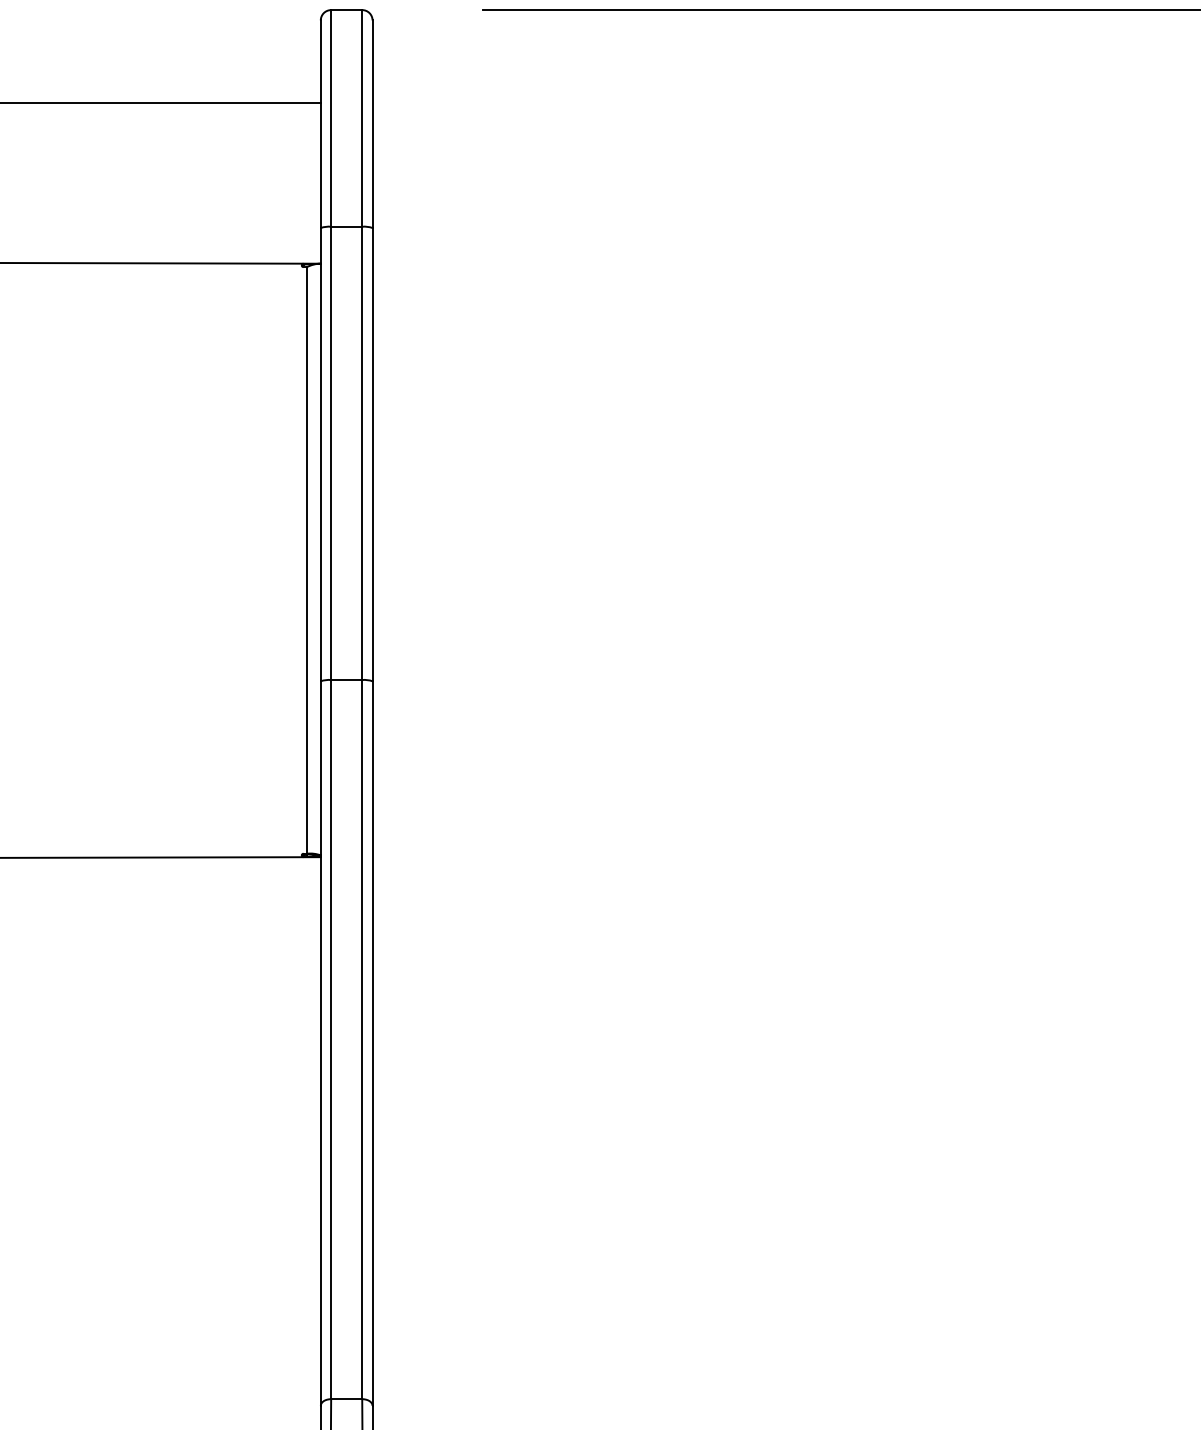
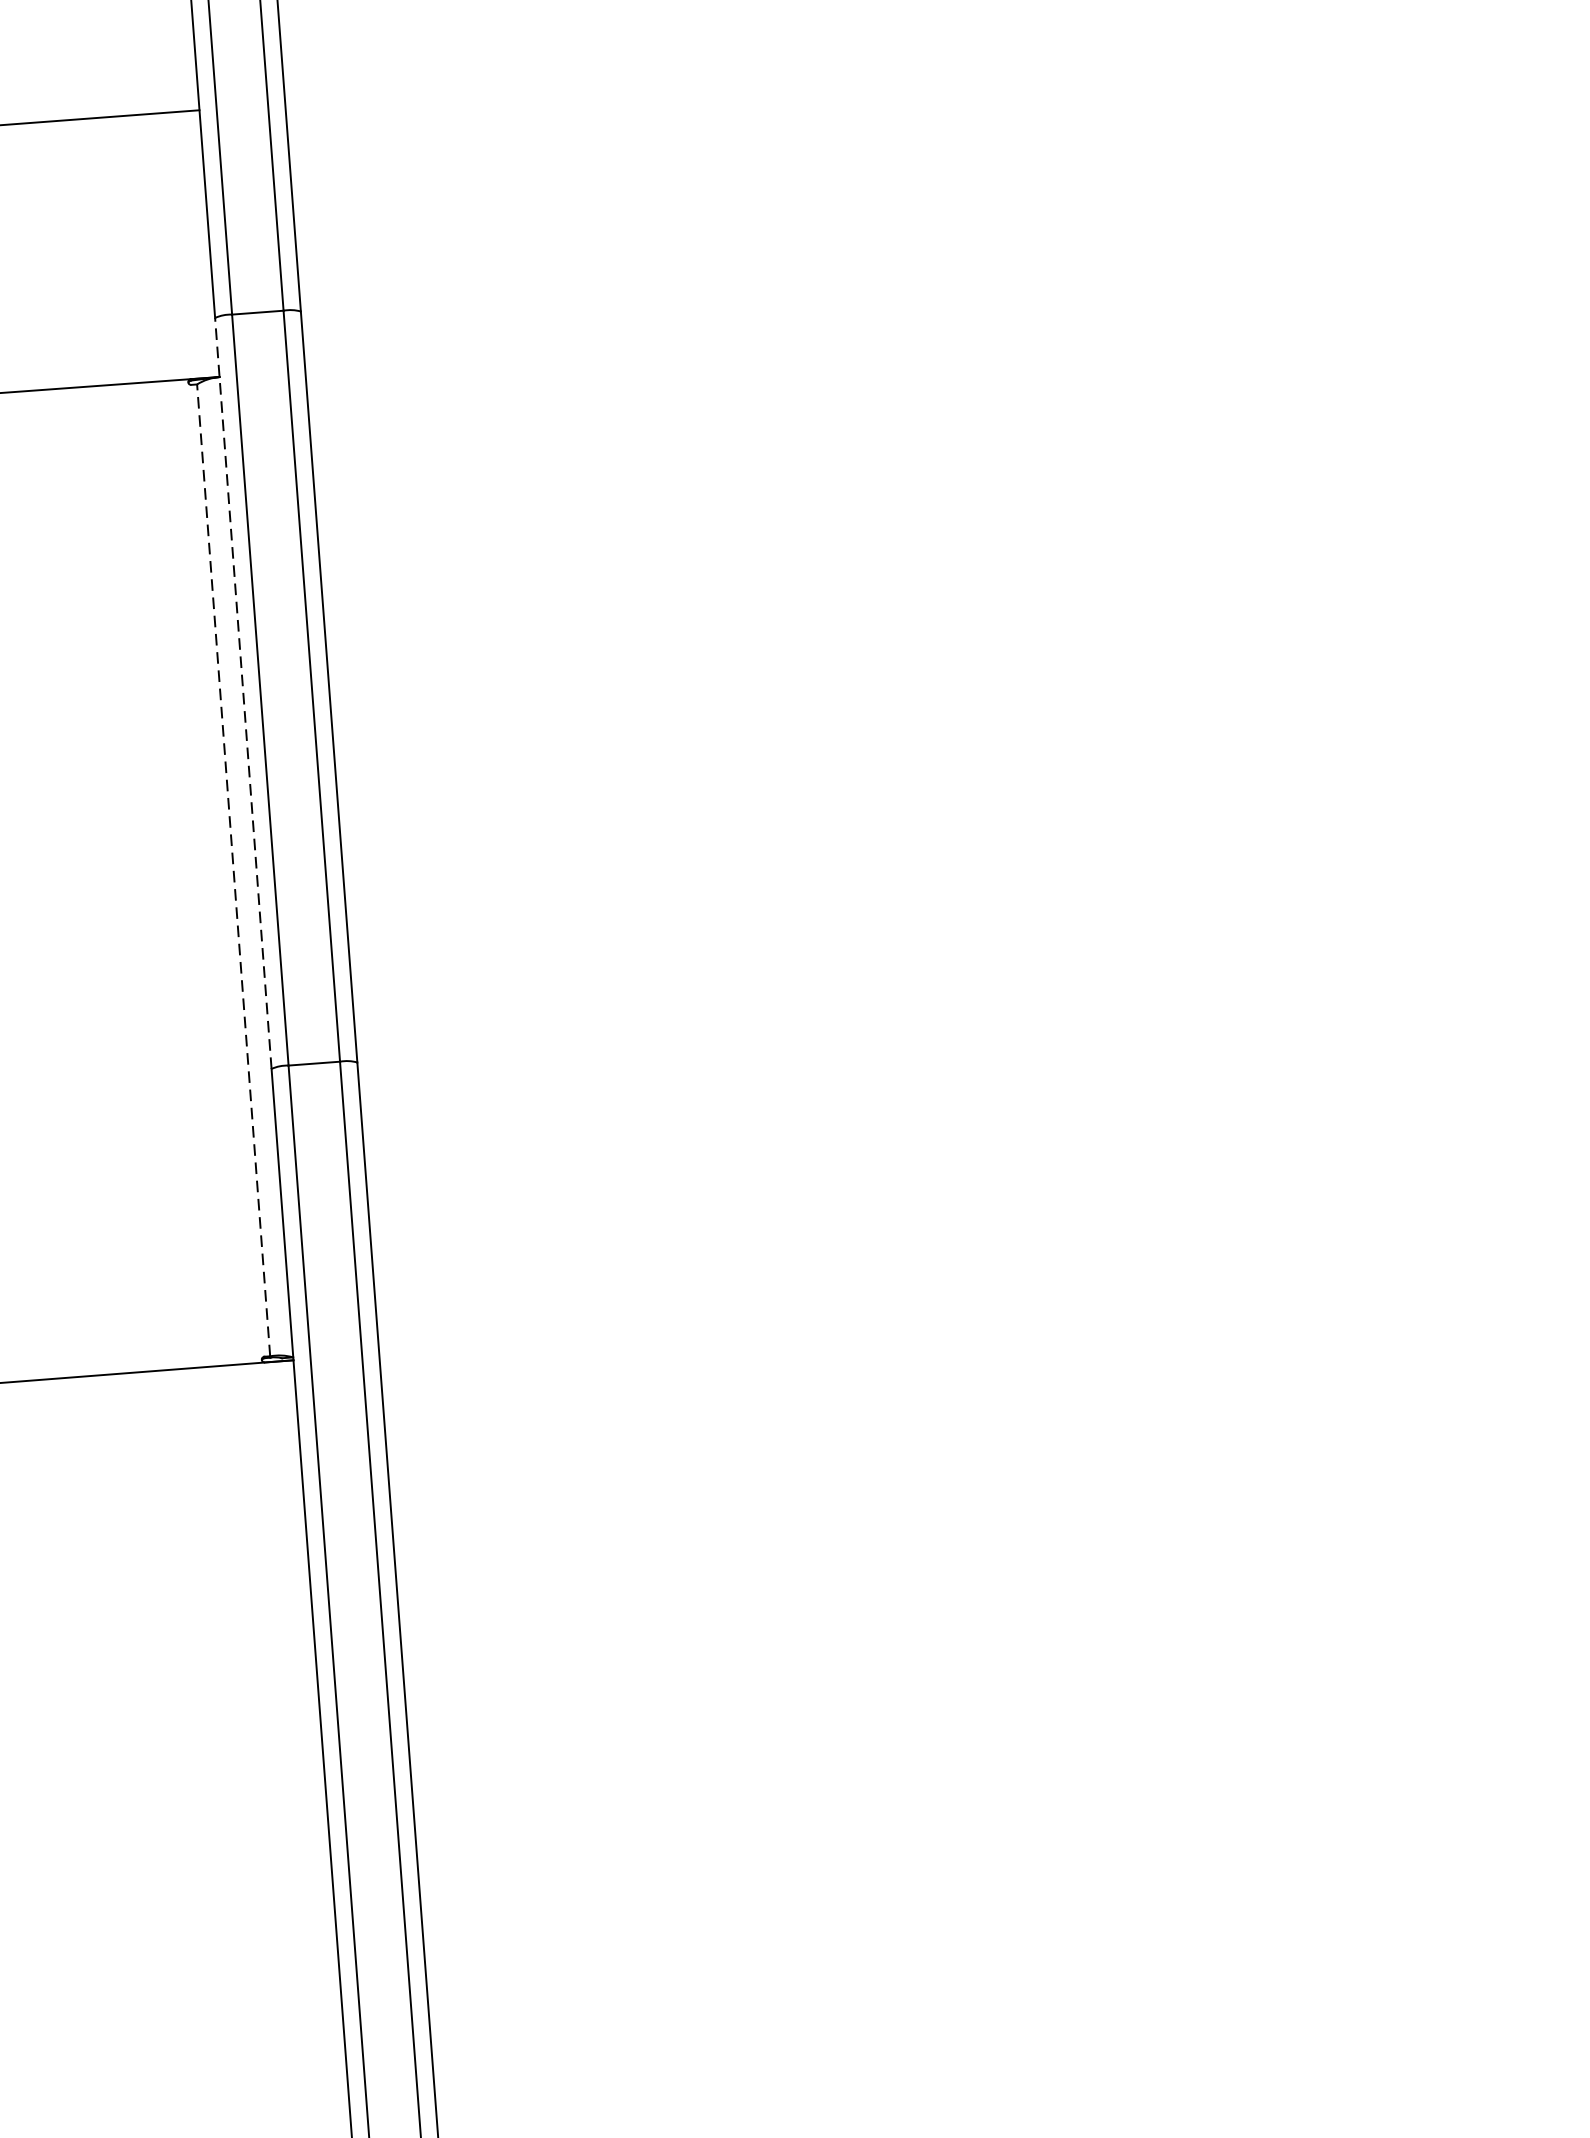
line: (320, 454) -> (242, 693), solid -> dashed
line: (307, 559) -> (234, 868), solid -> dashed

